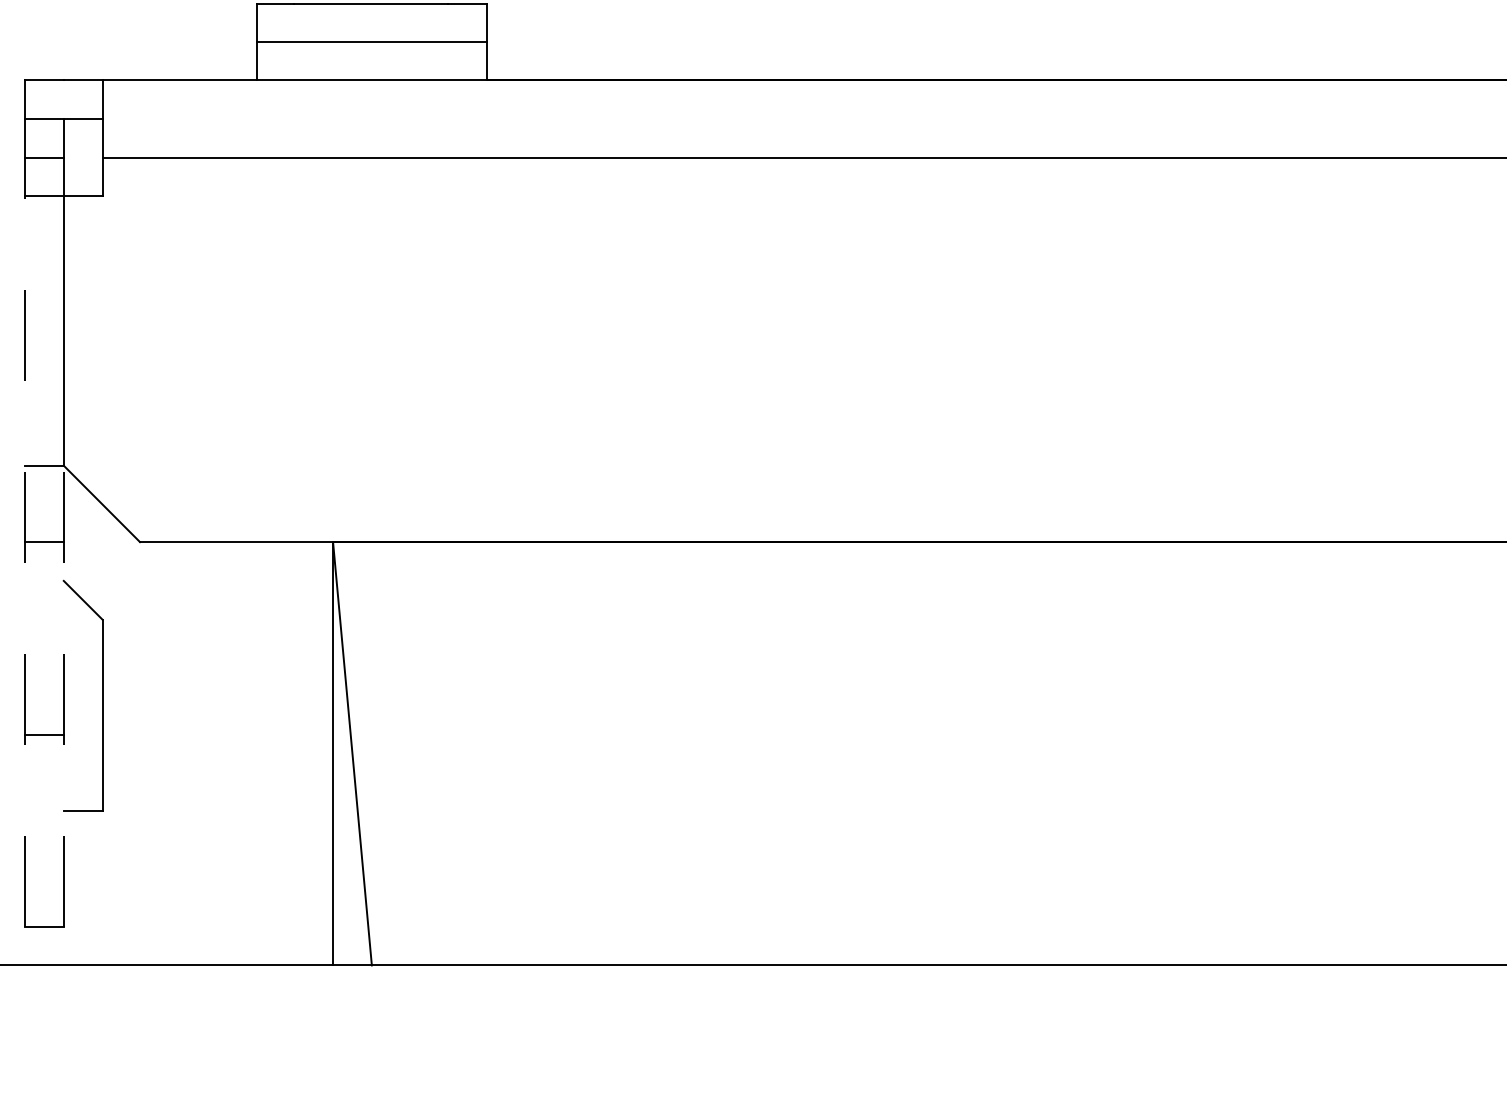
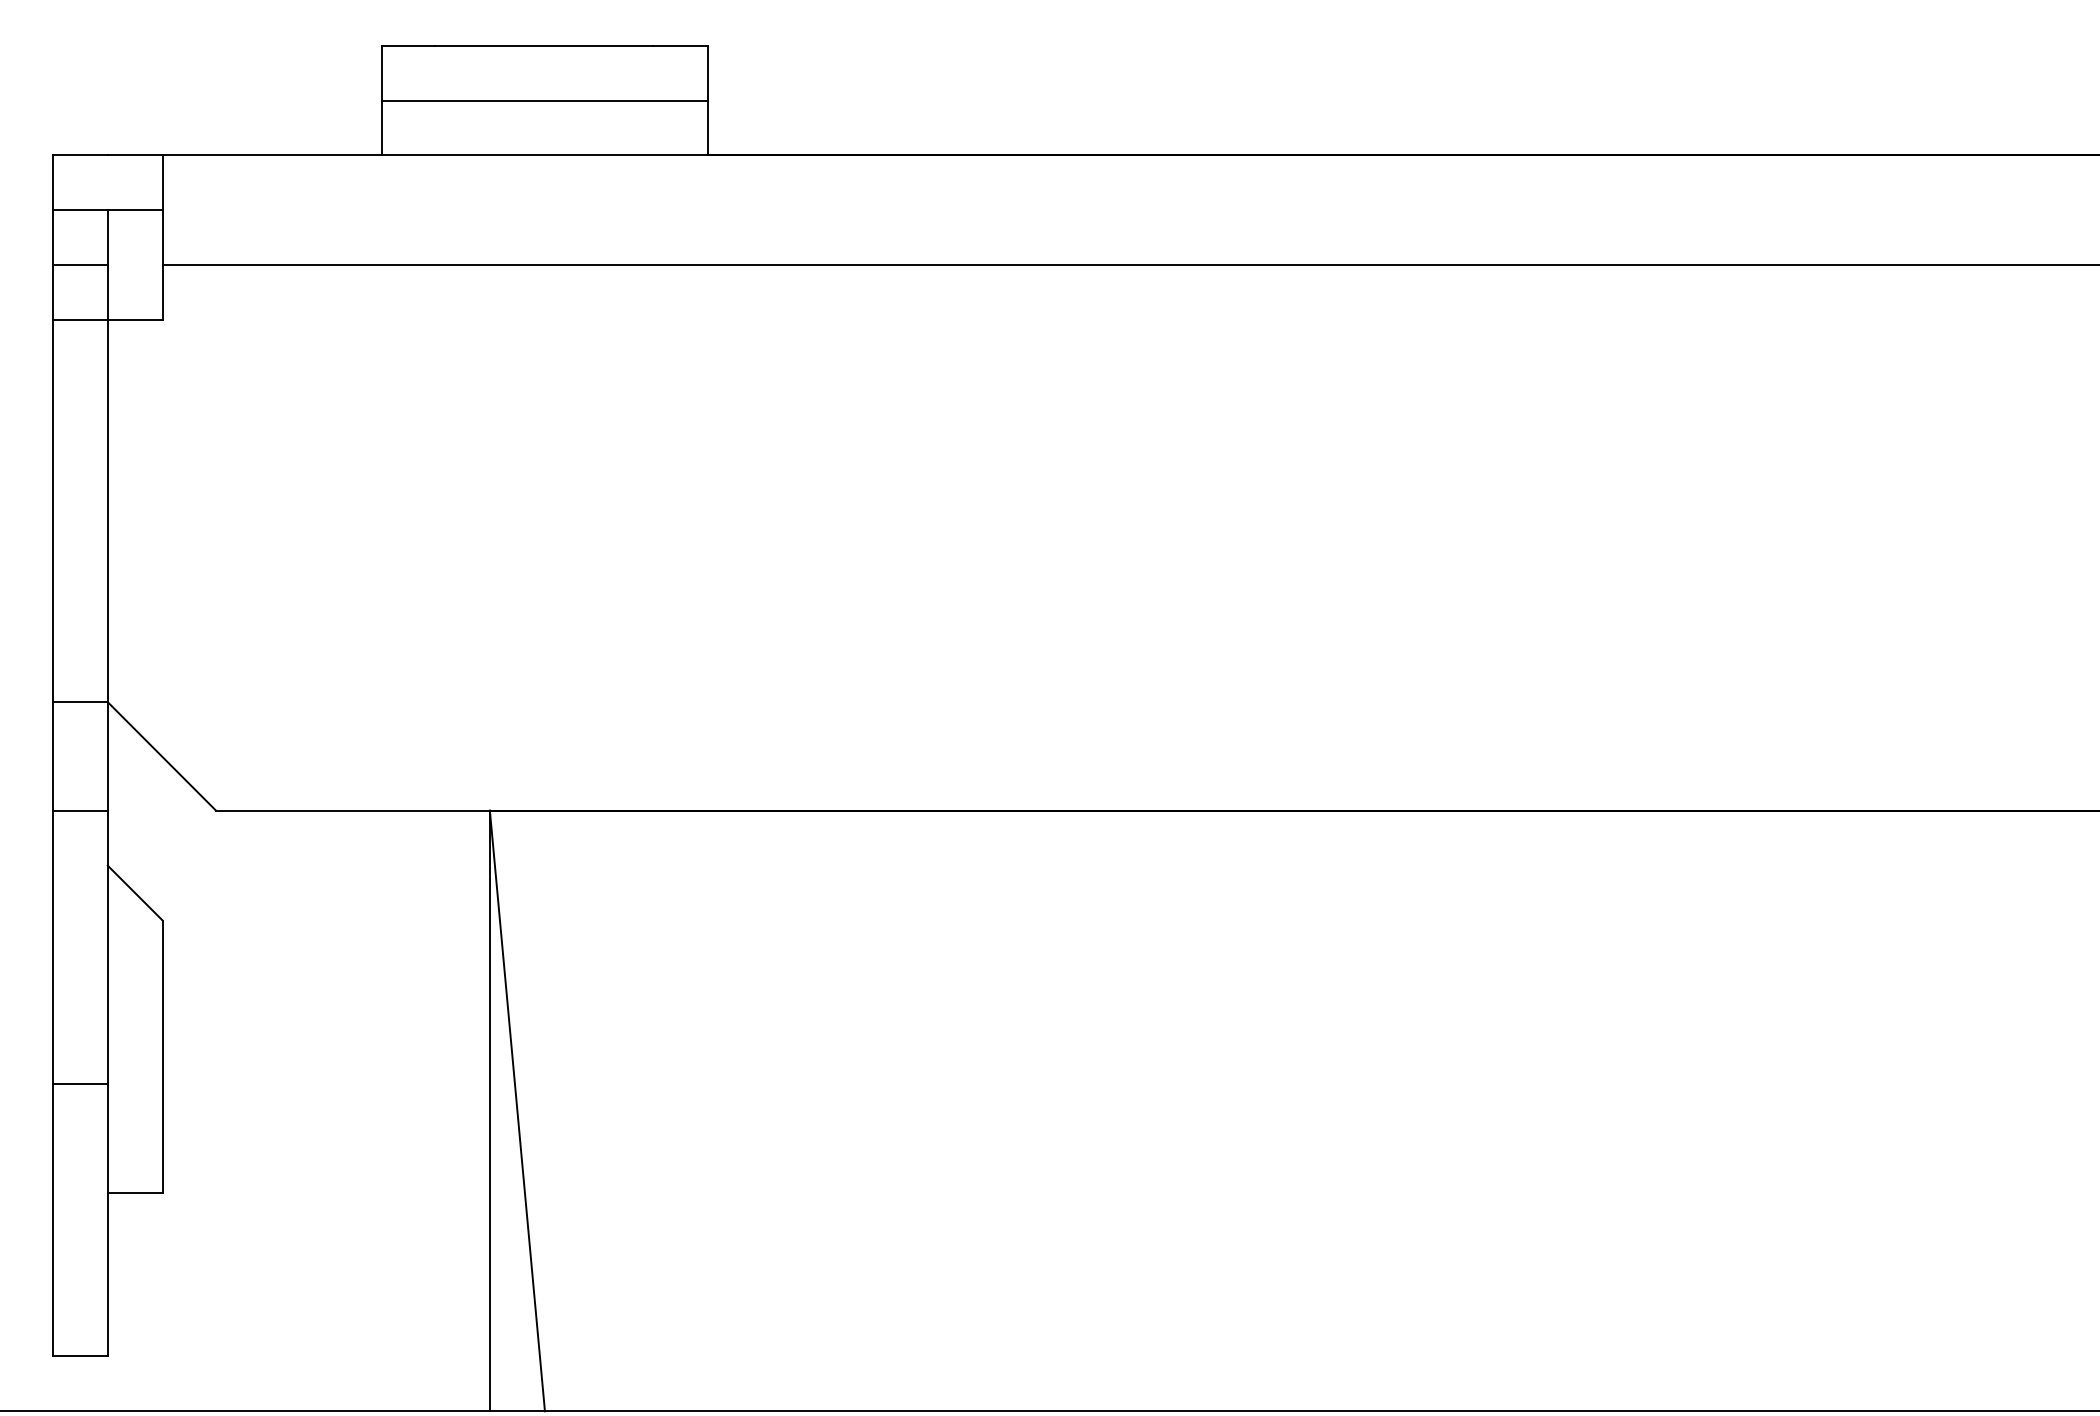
line: (24, 541) -> (51, 809), dashed -> solid
line: (63, 695) -> (107, 1028), dashed -> solid

